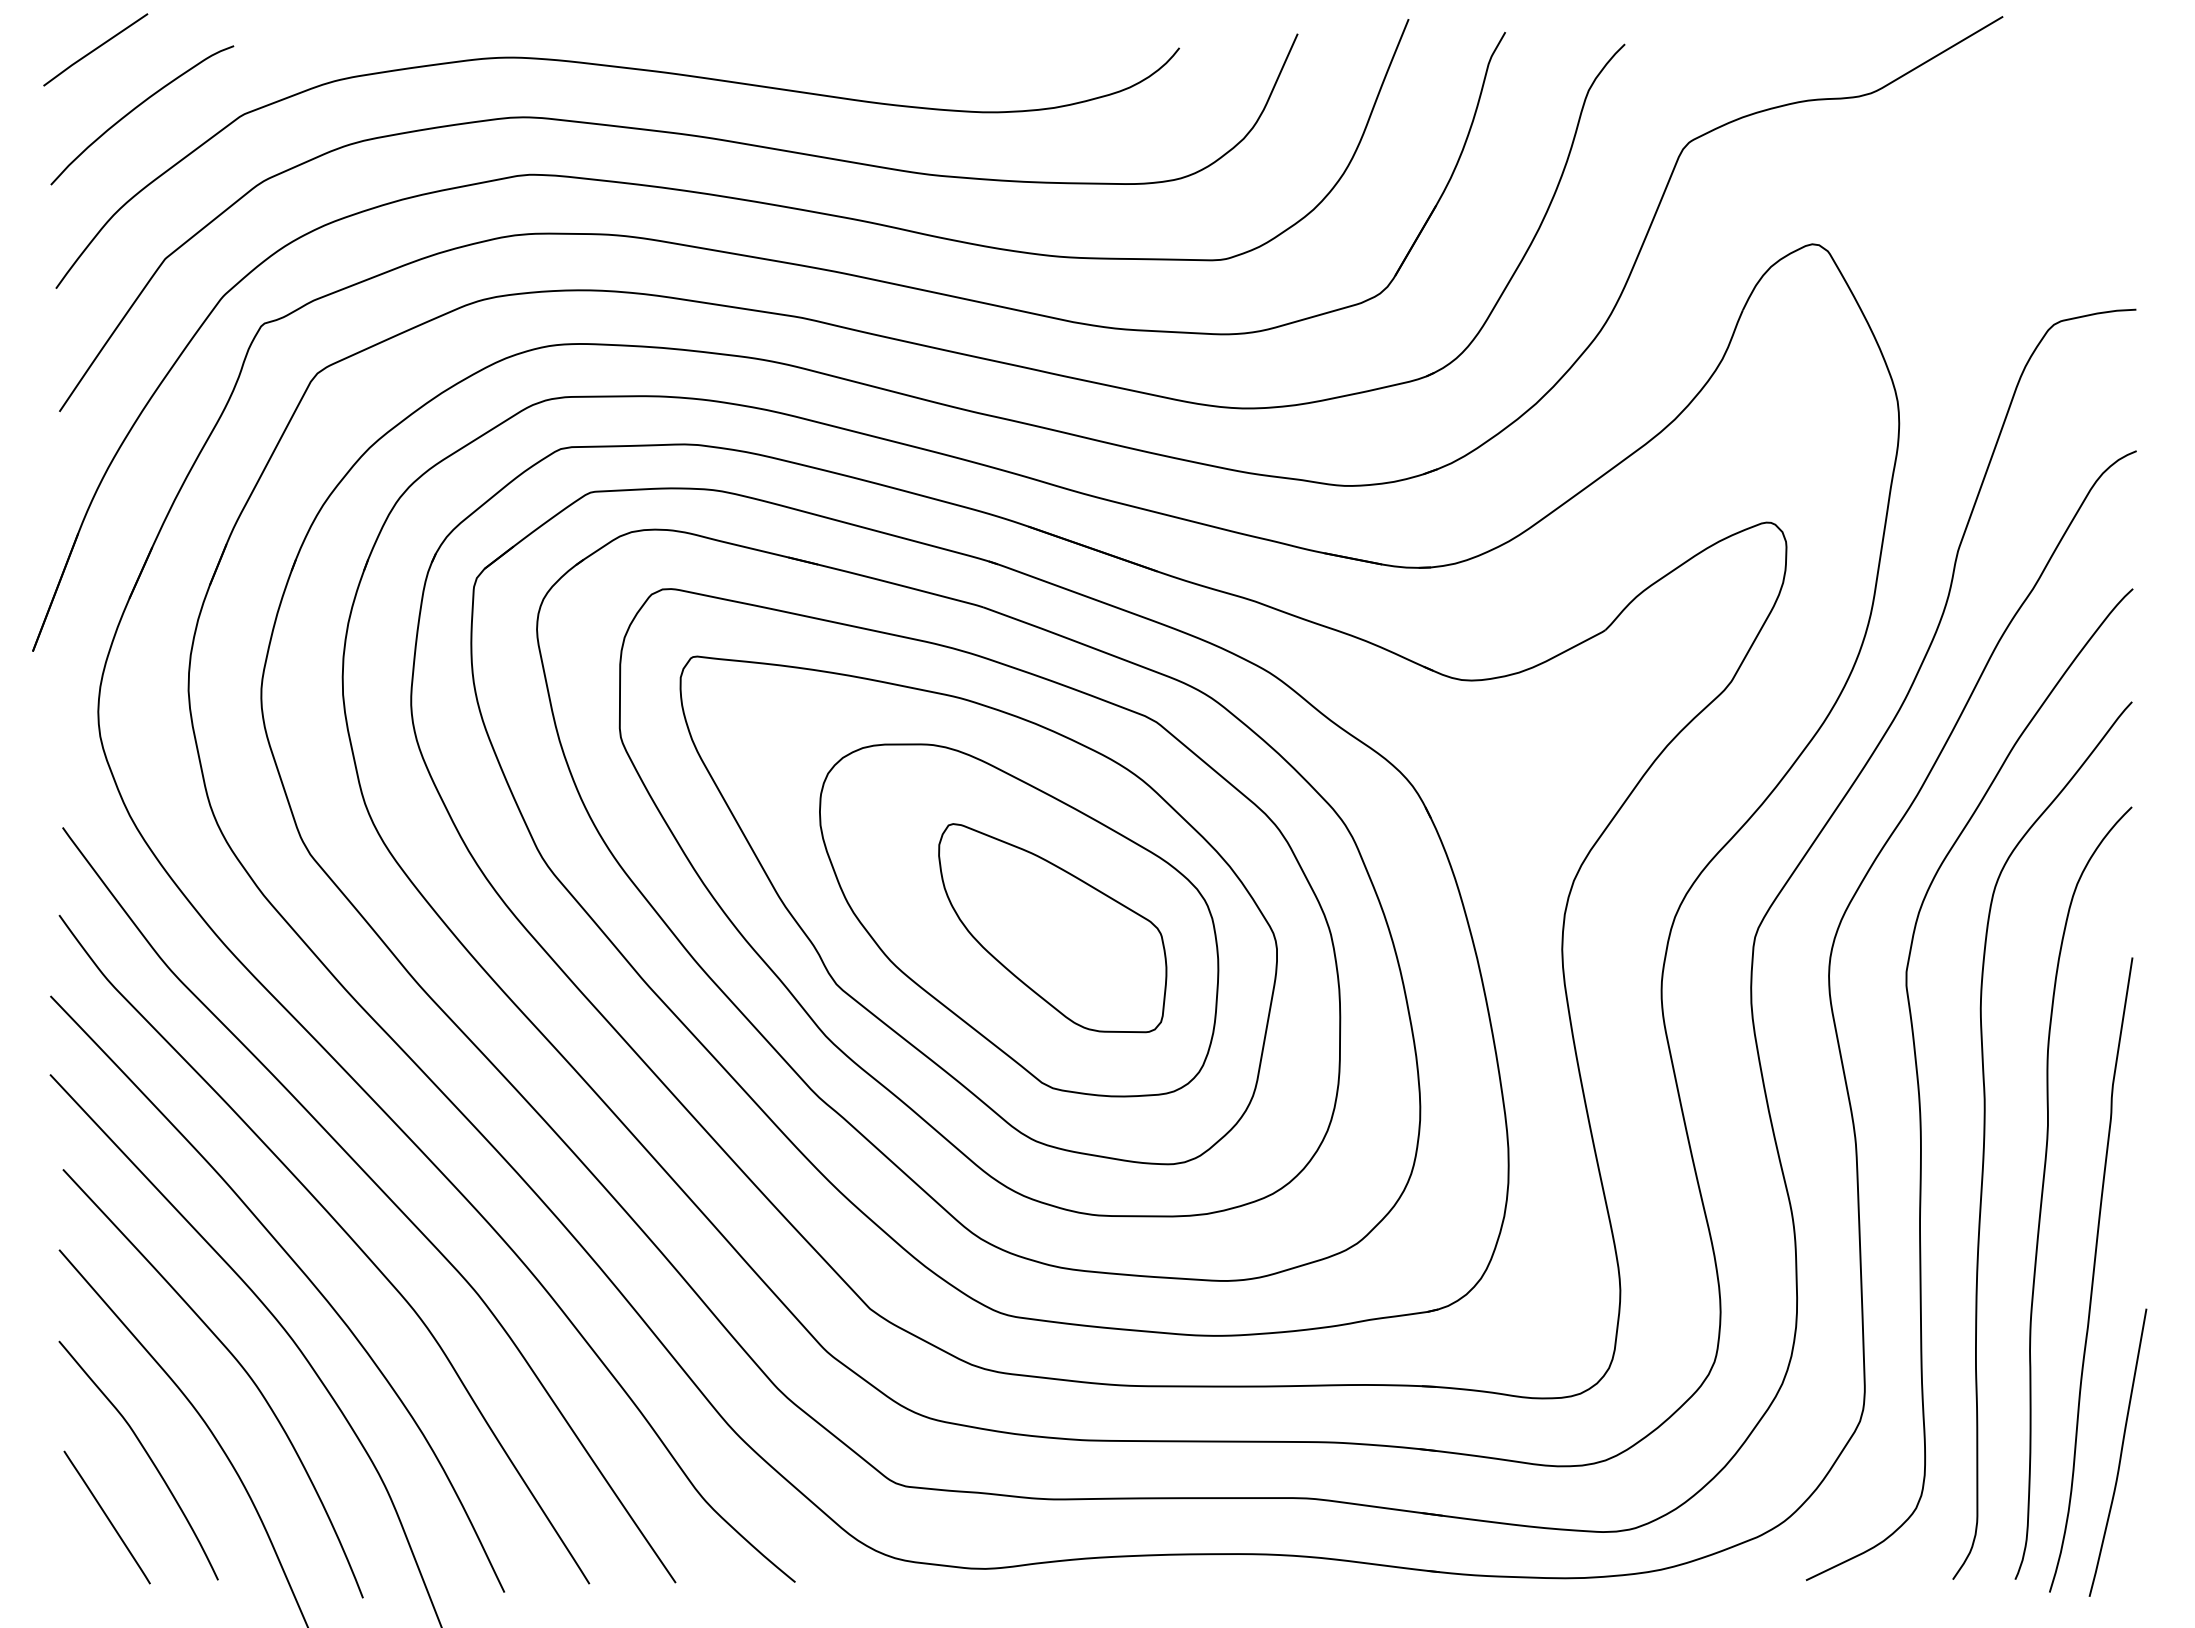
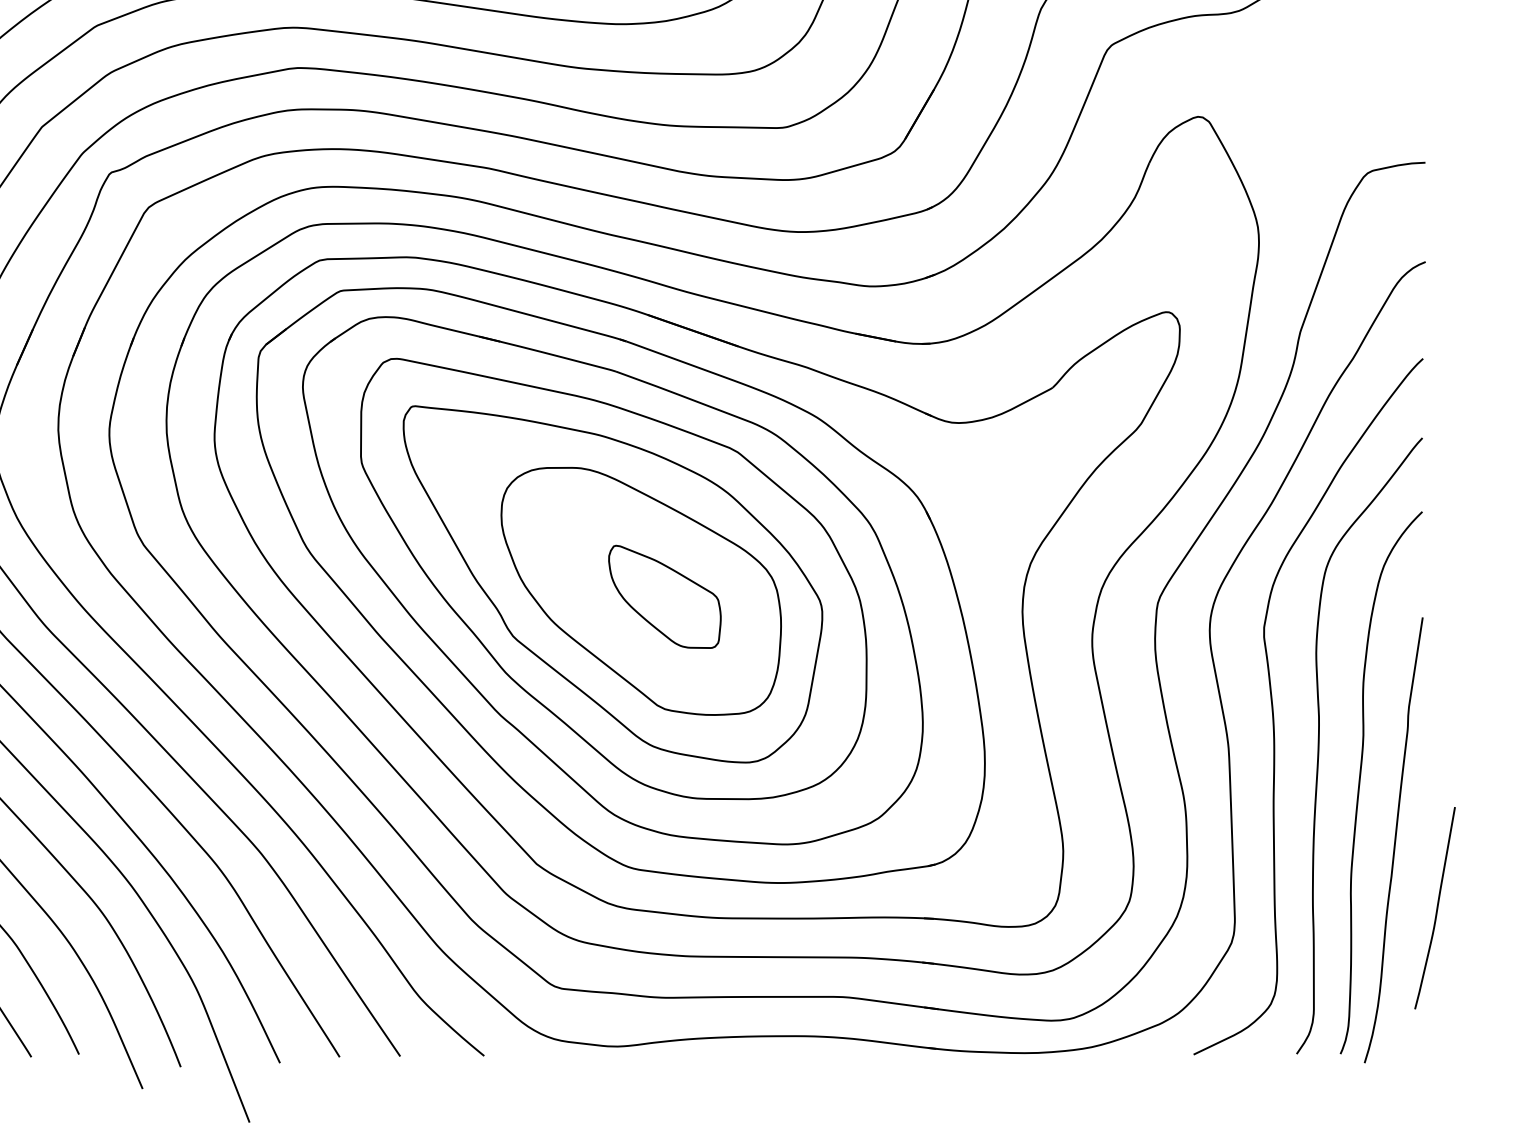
part: (1052, 928) -> (664, 597), size x0.7
curve: (2120, 1452) -> (1436, 908), moved

